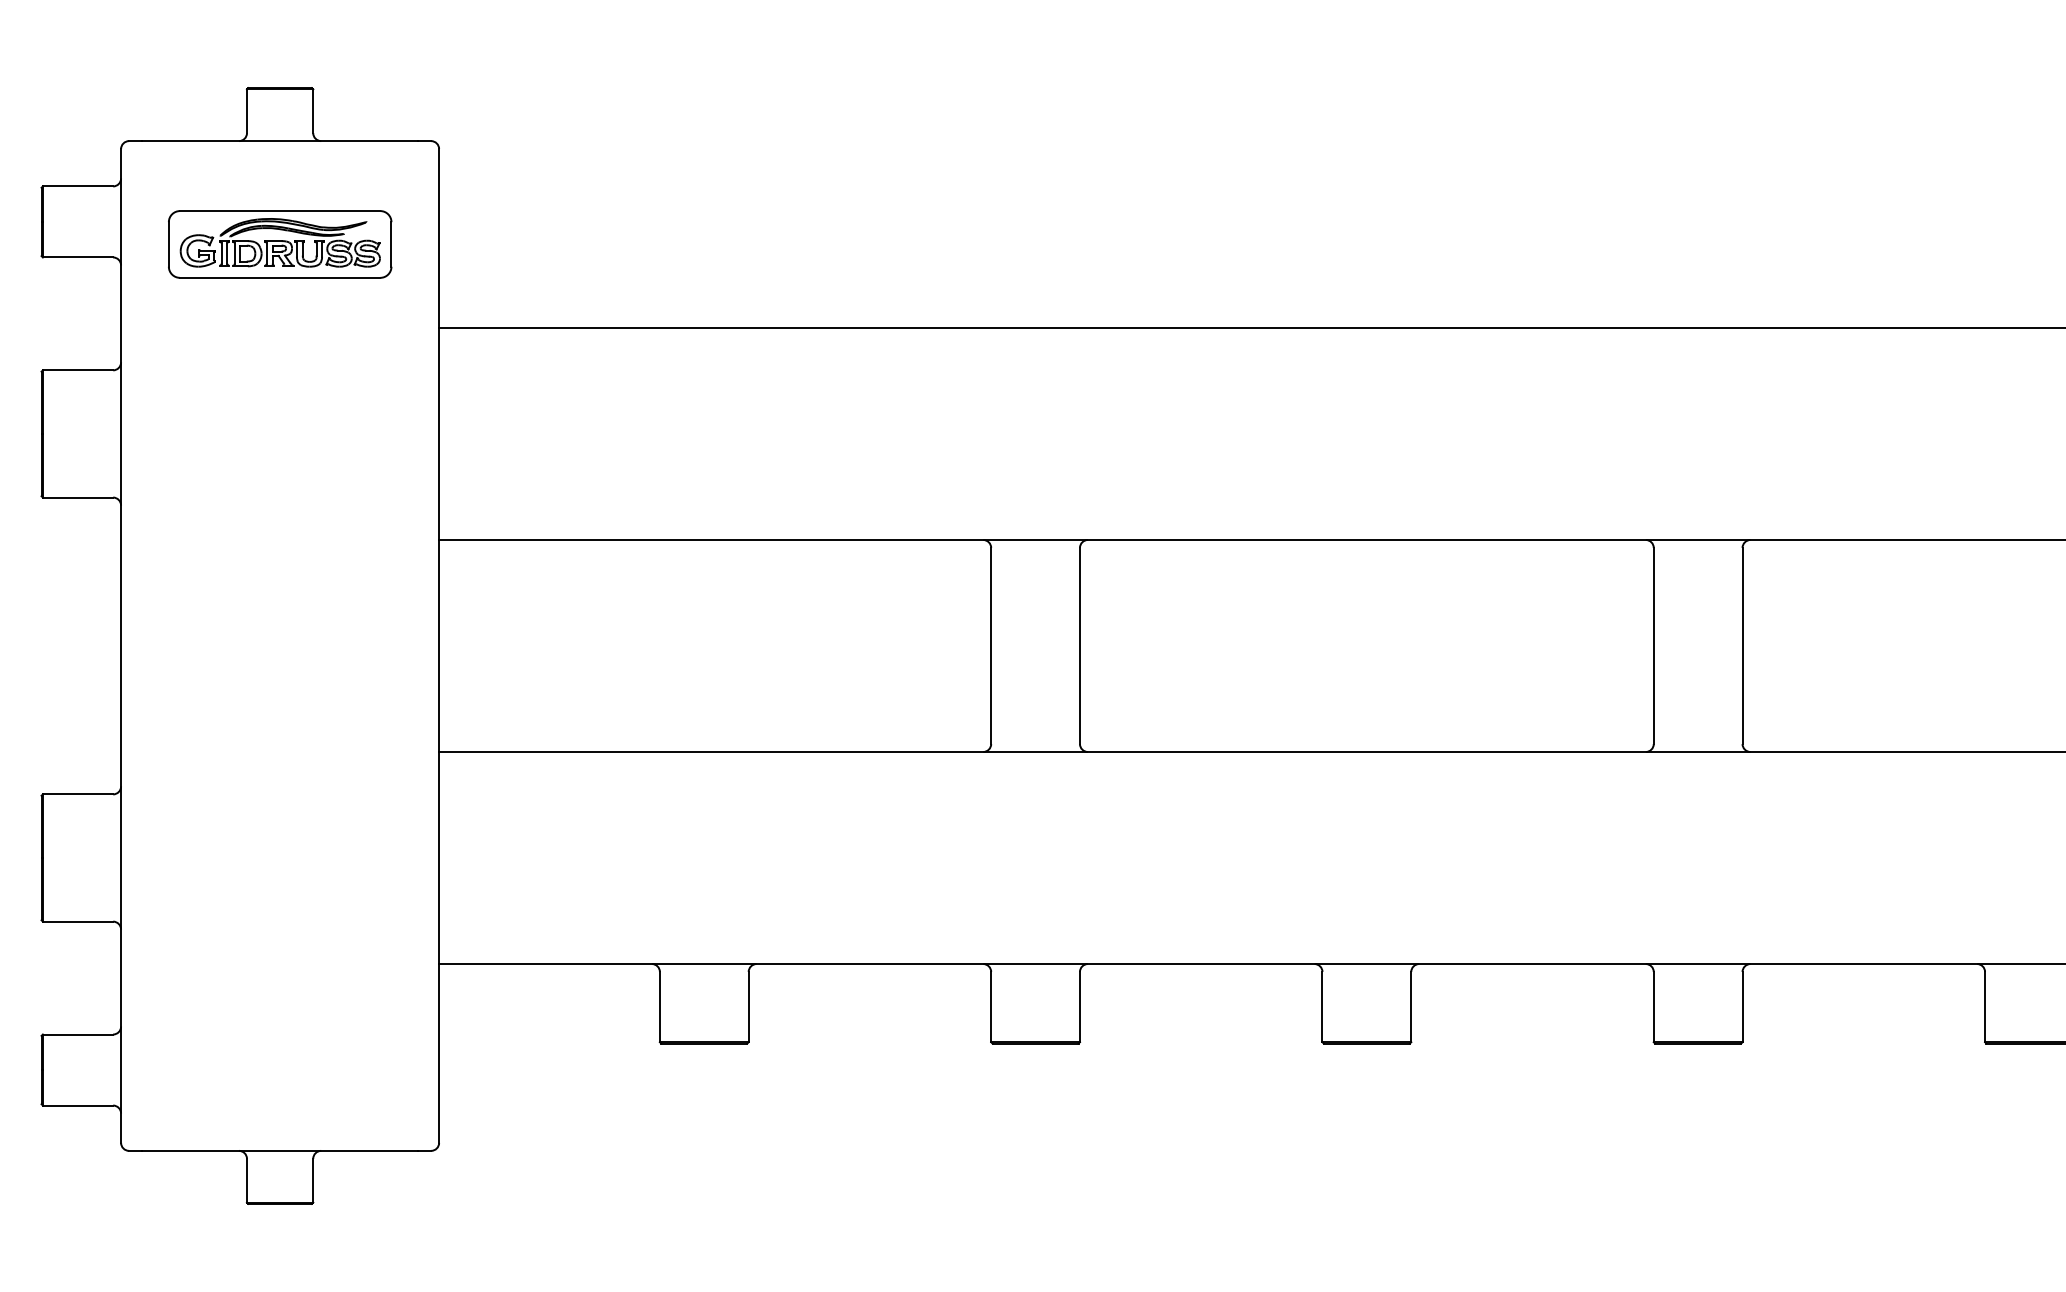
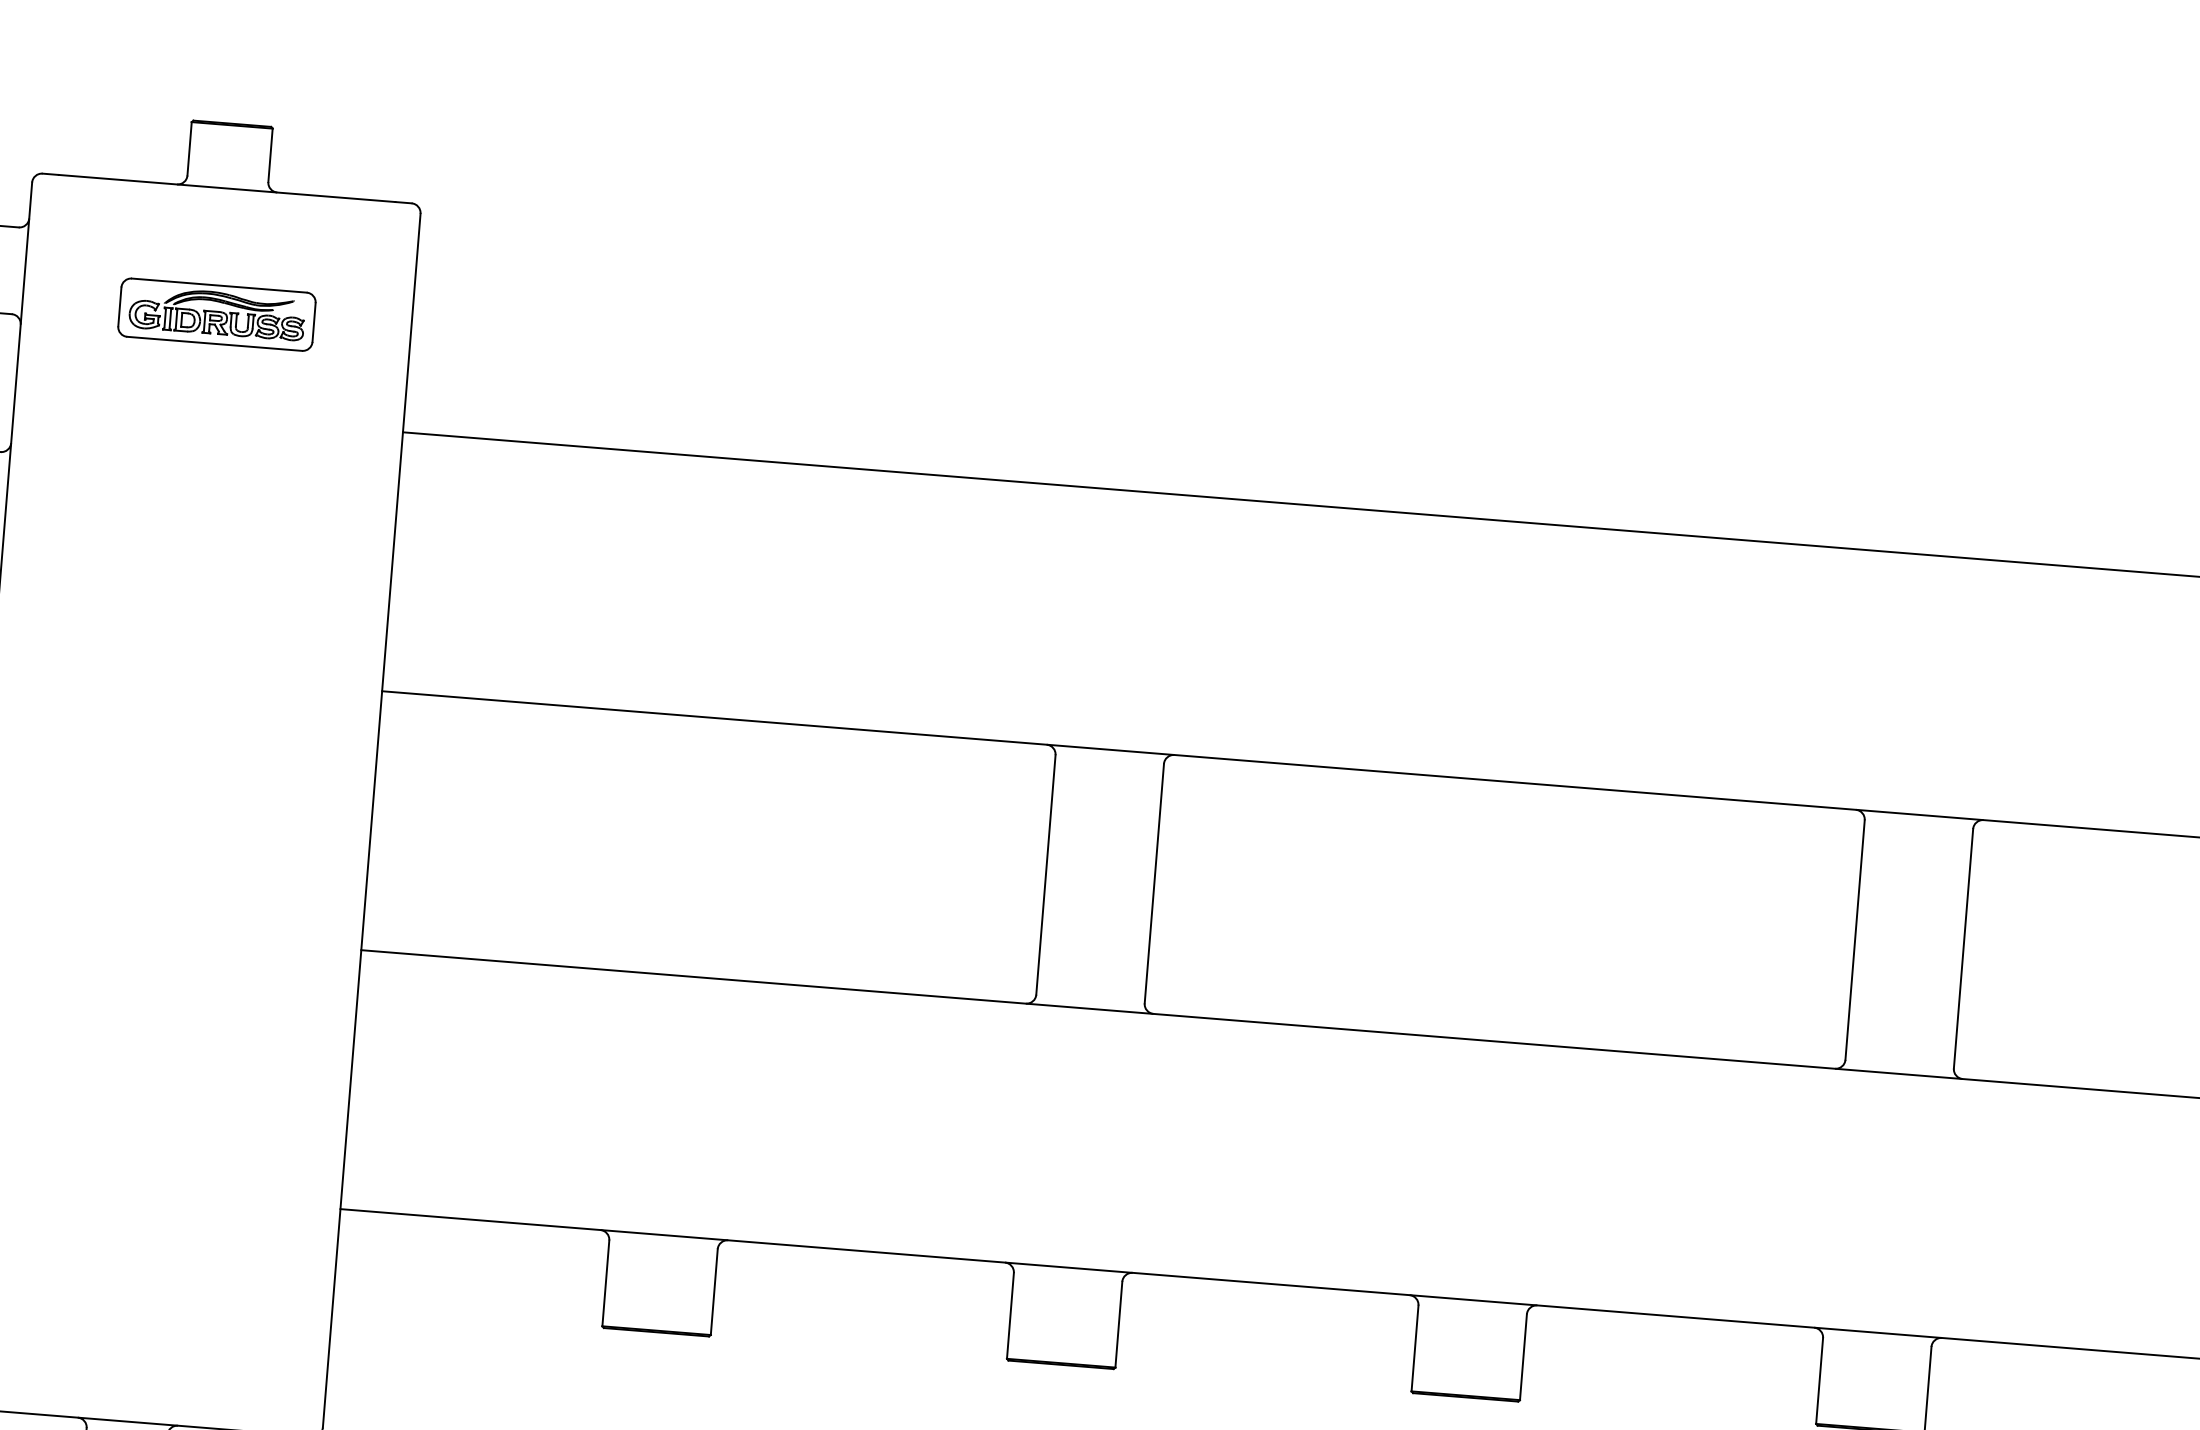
part: (279, 244) -> (216, 314), size x0.71

